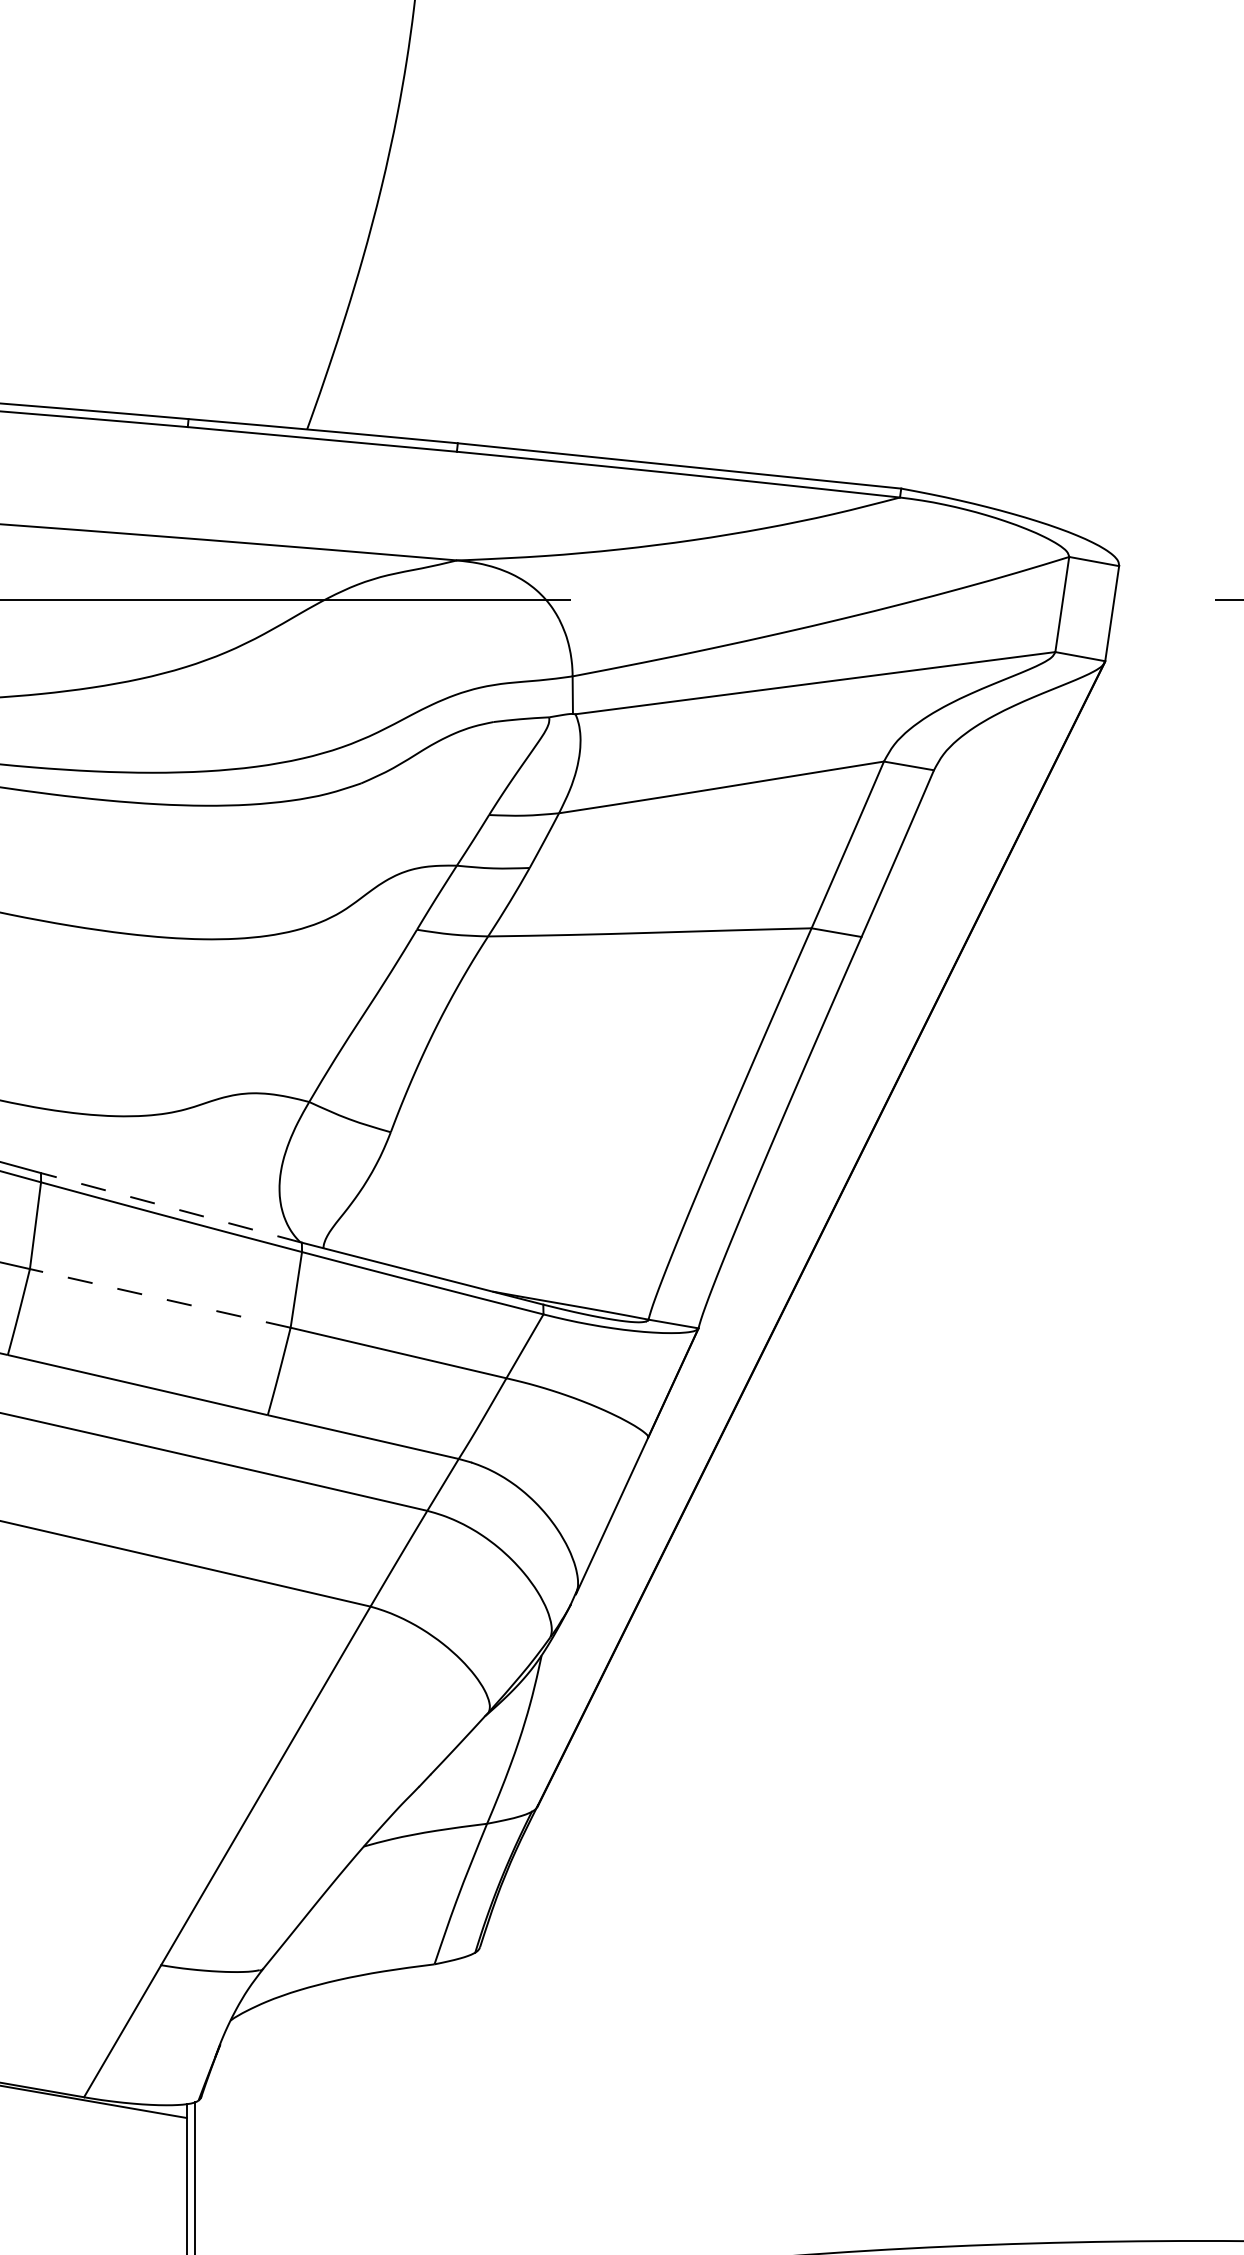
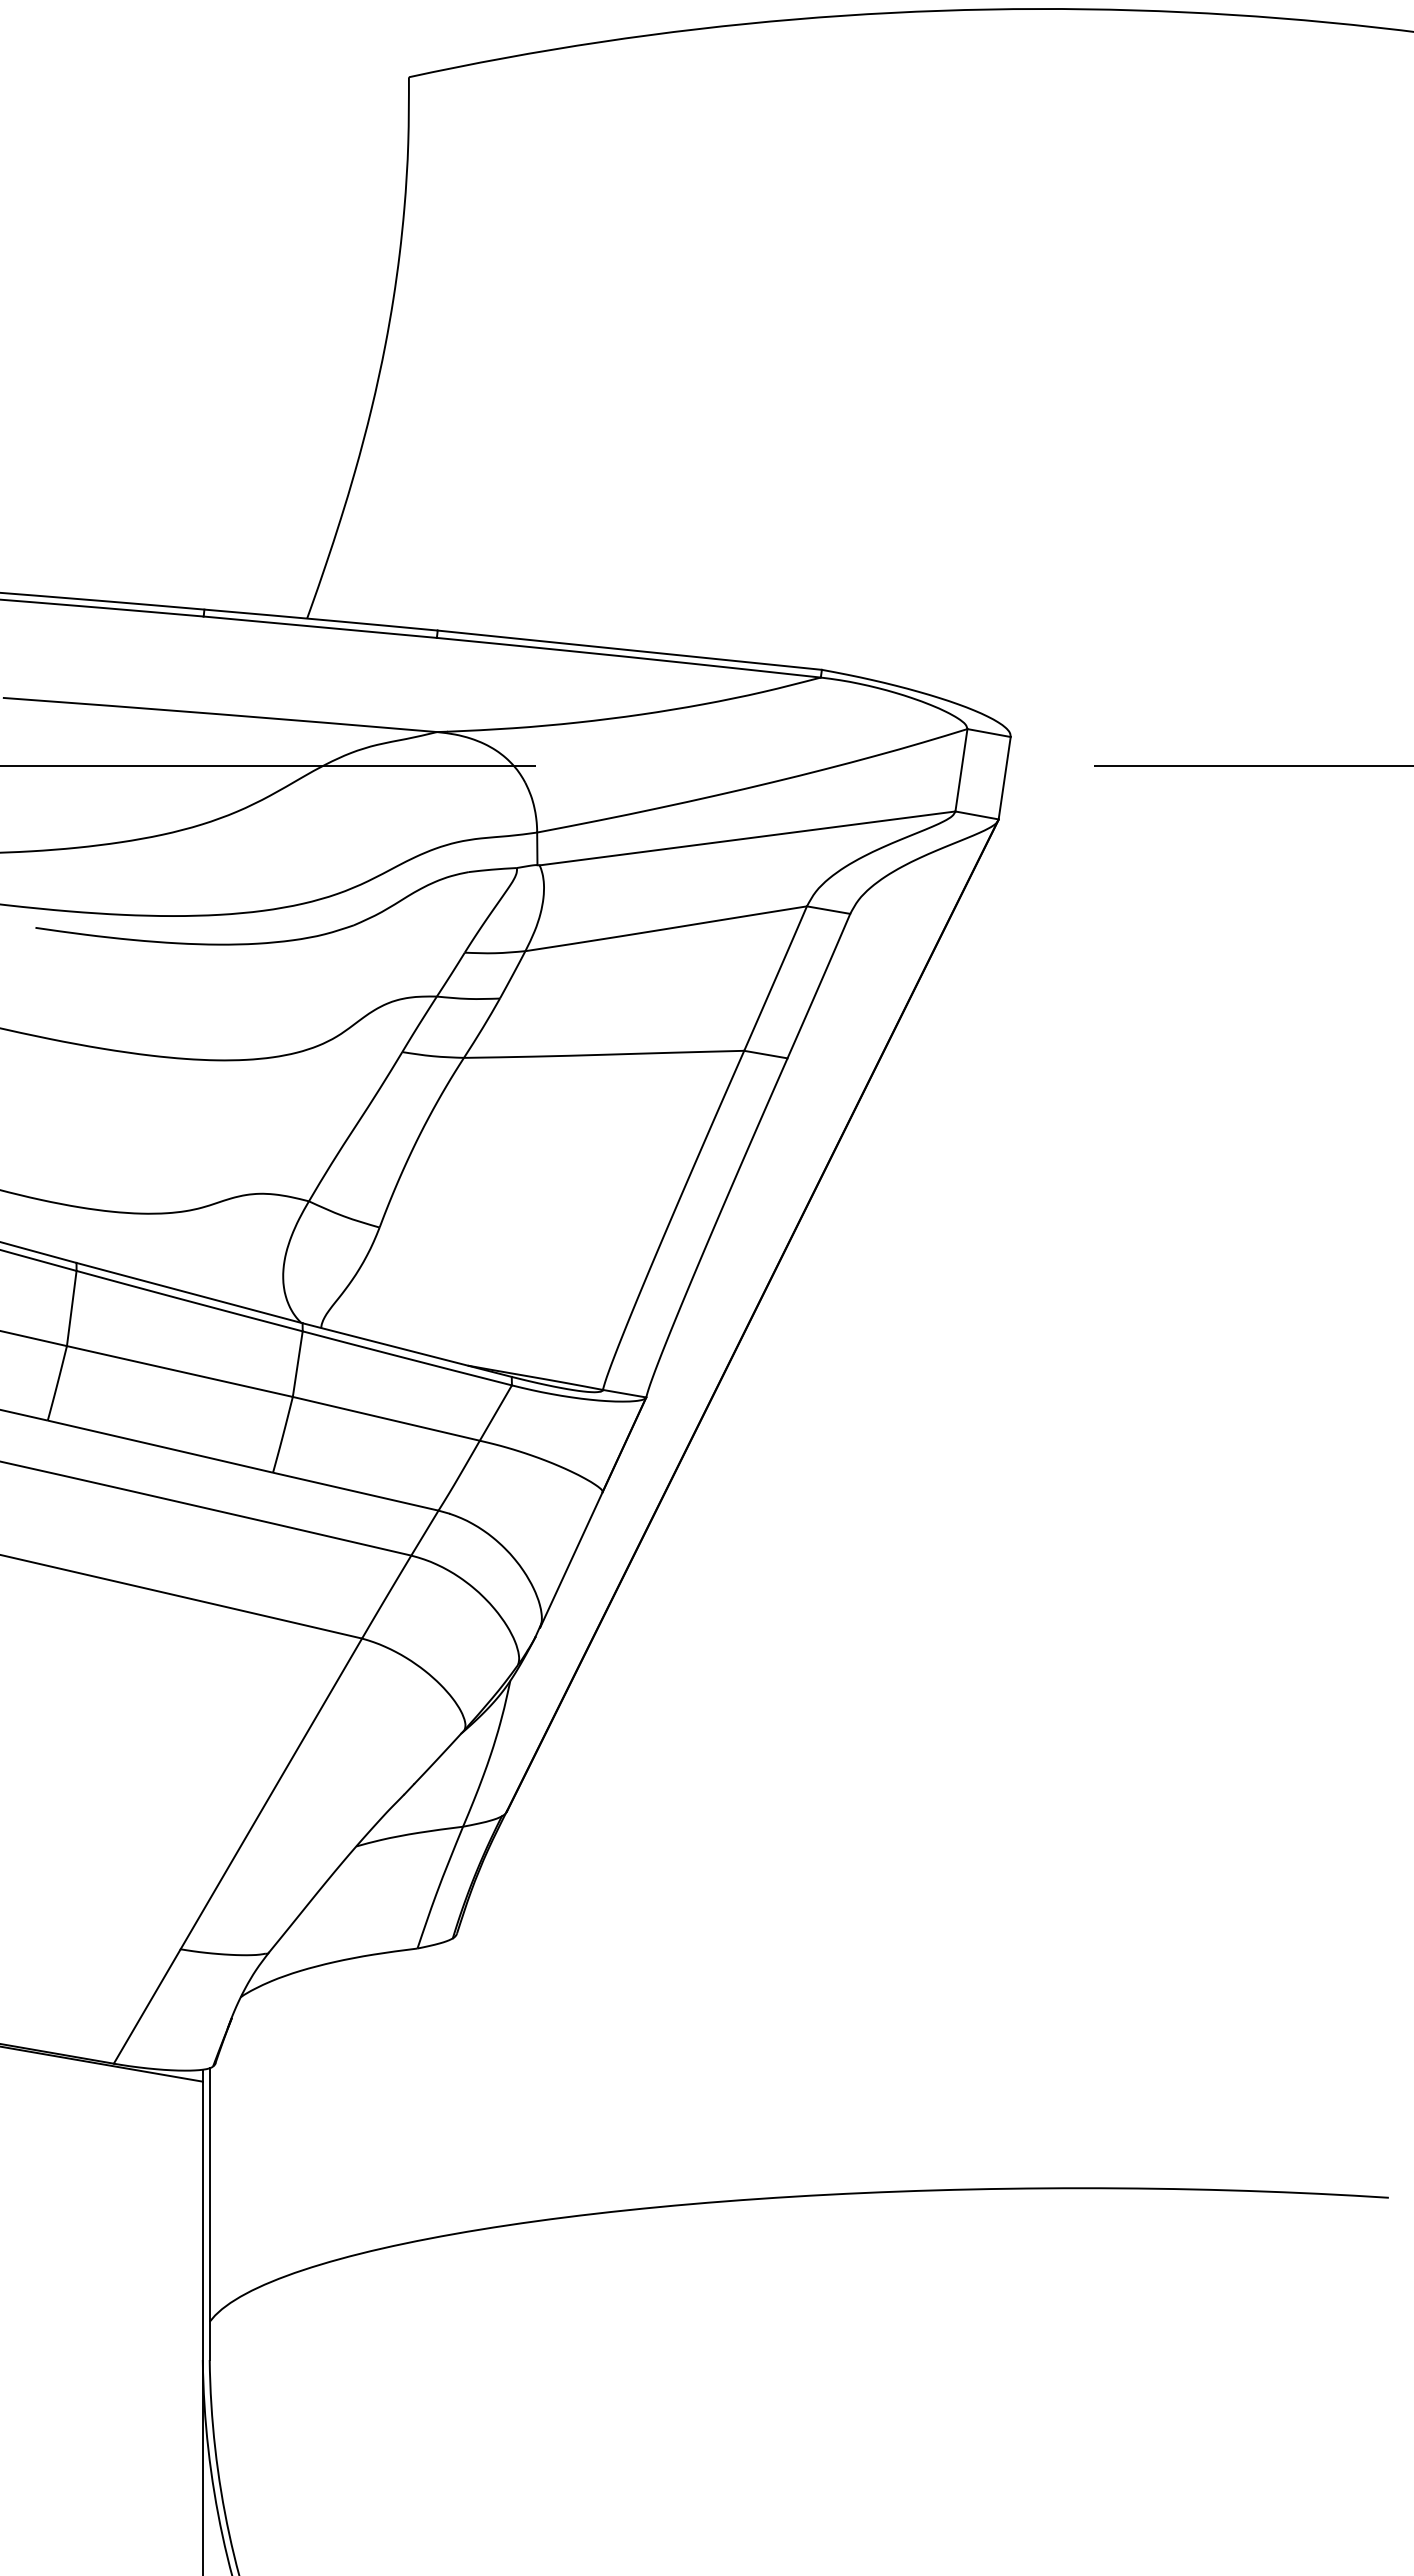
line: (171, 1208) -> (189, 1293), dashed -> solid
line: (159, 1298) -> (179, 1371), dashed -> solid

